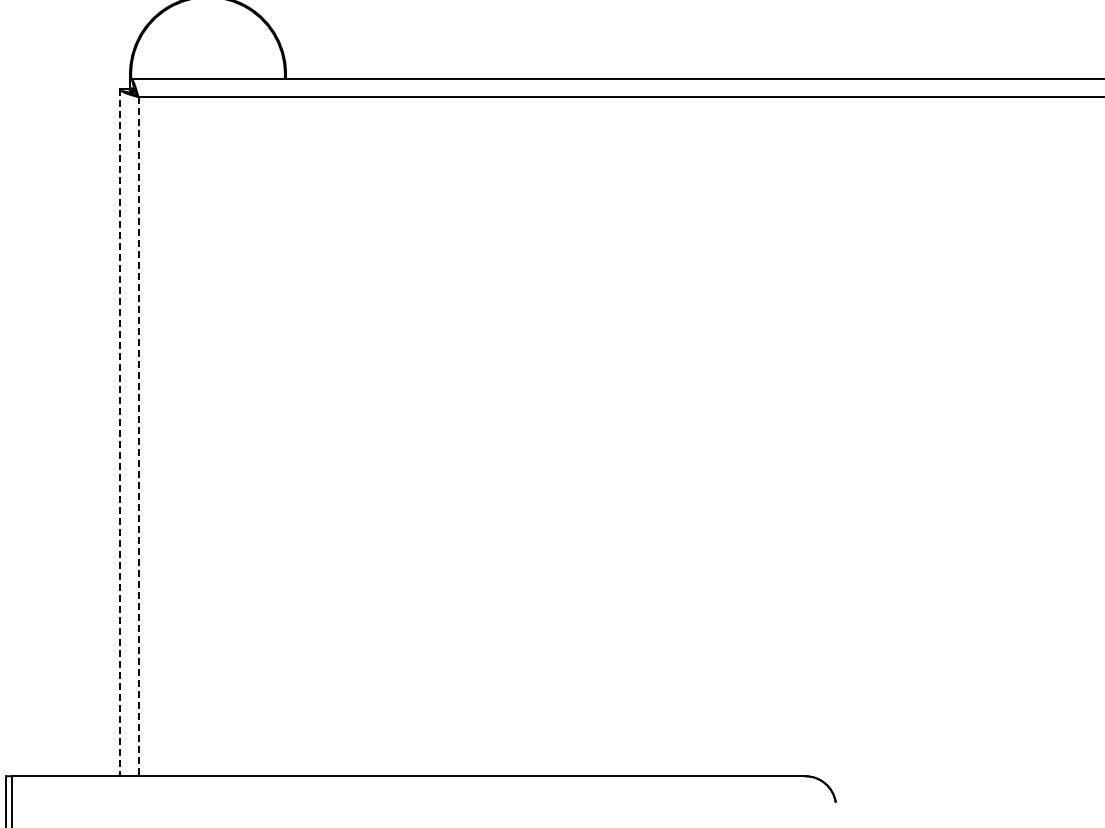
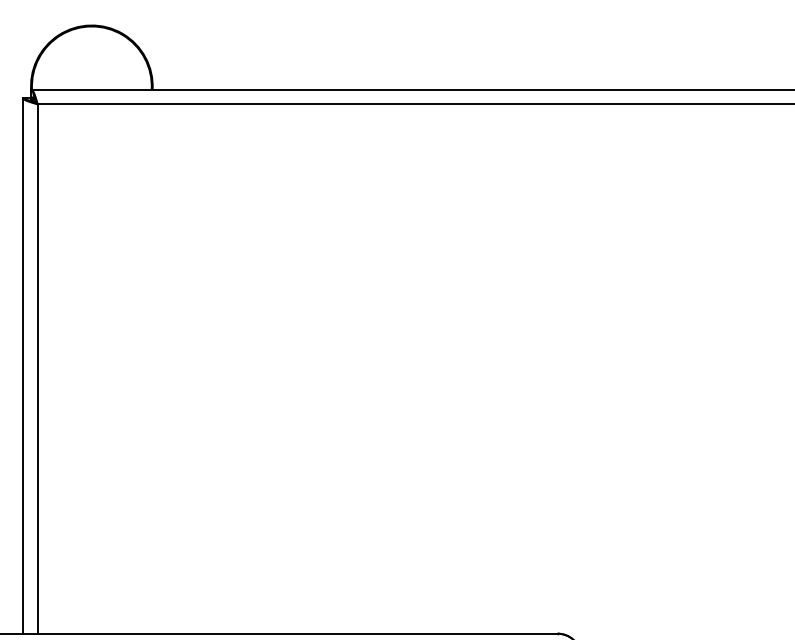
line: (120, 432) -> (23, 365), dashed -> solid
line: (138, 436) -> (37, 368), dashed -> solid

